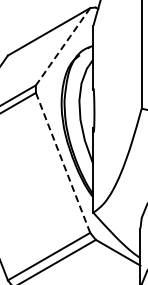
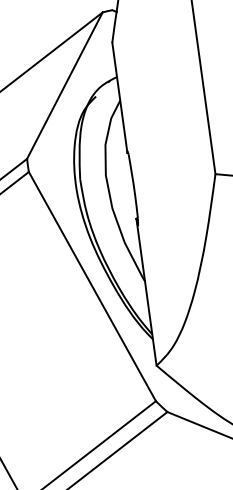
line: (62, 47) -> (64, 87), dashed -> solid
line: (63, 163) -> (93, 287), dashed -> solid

